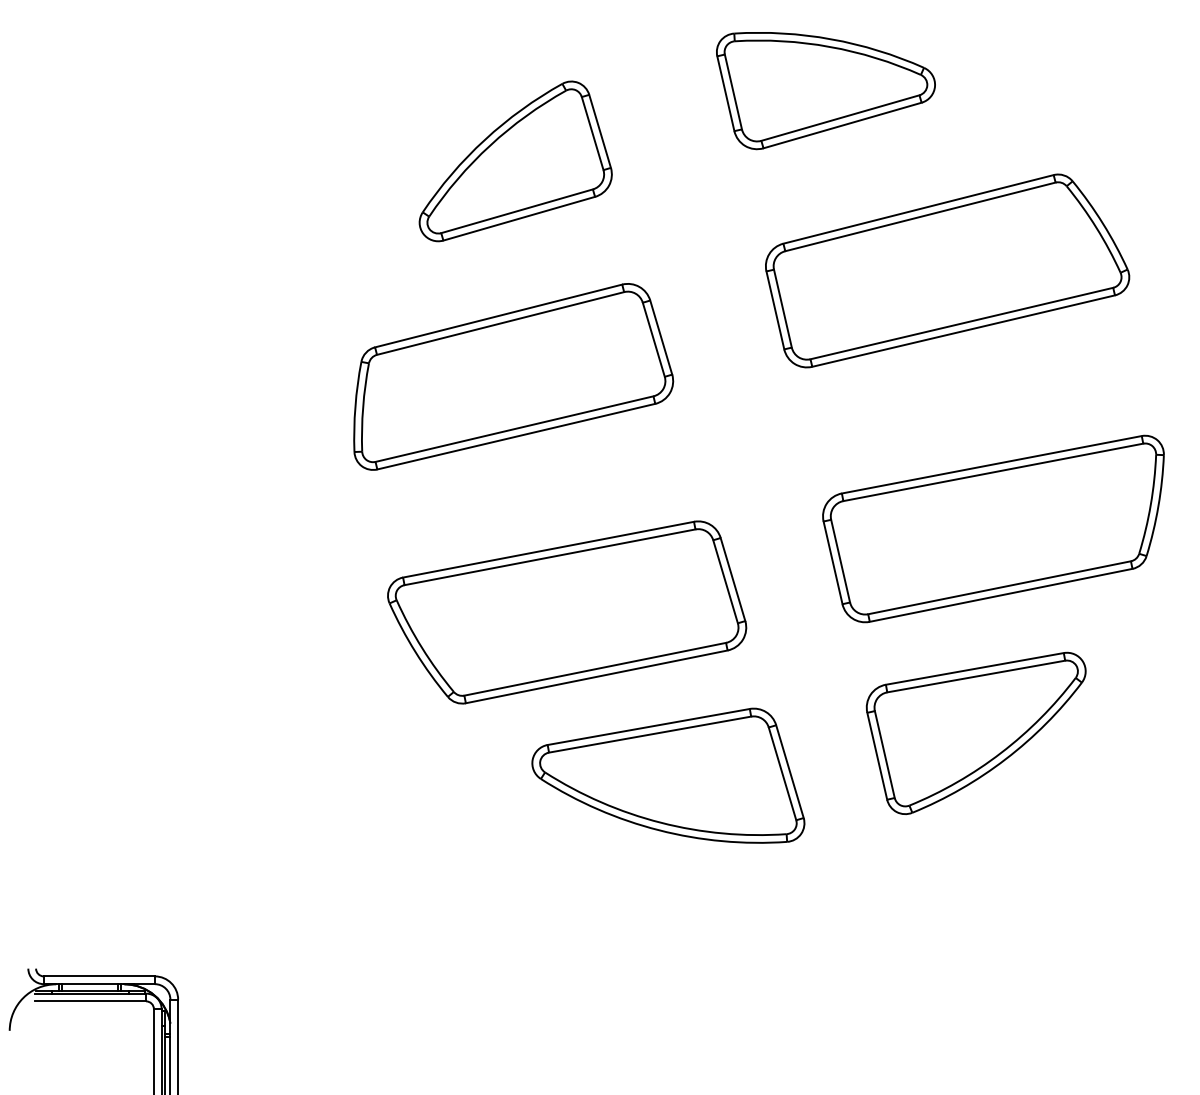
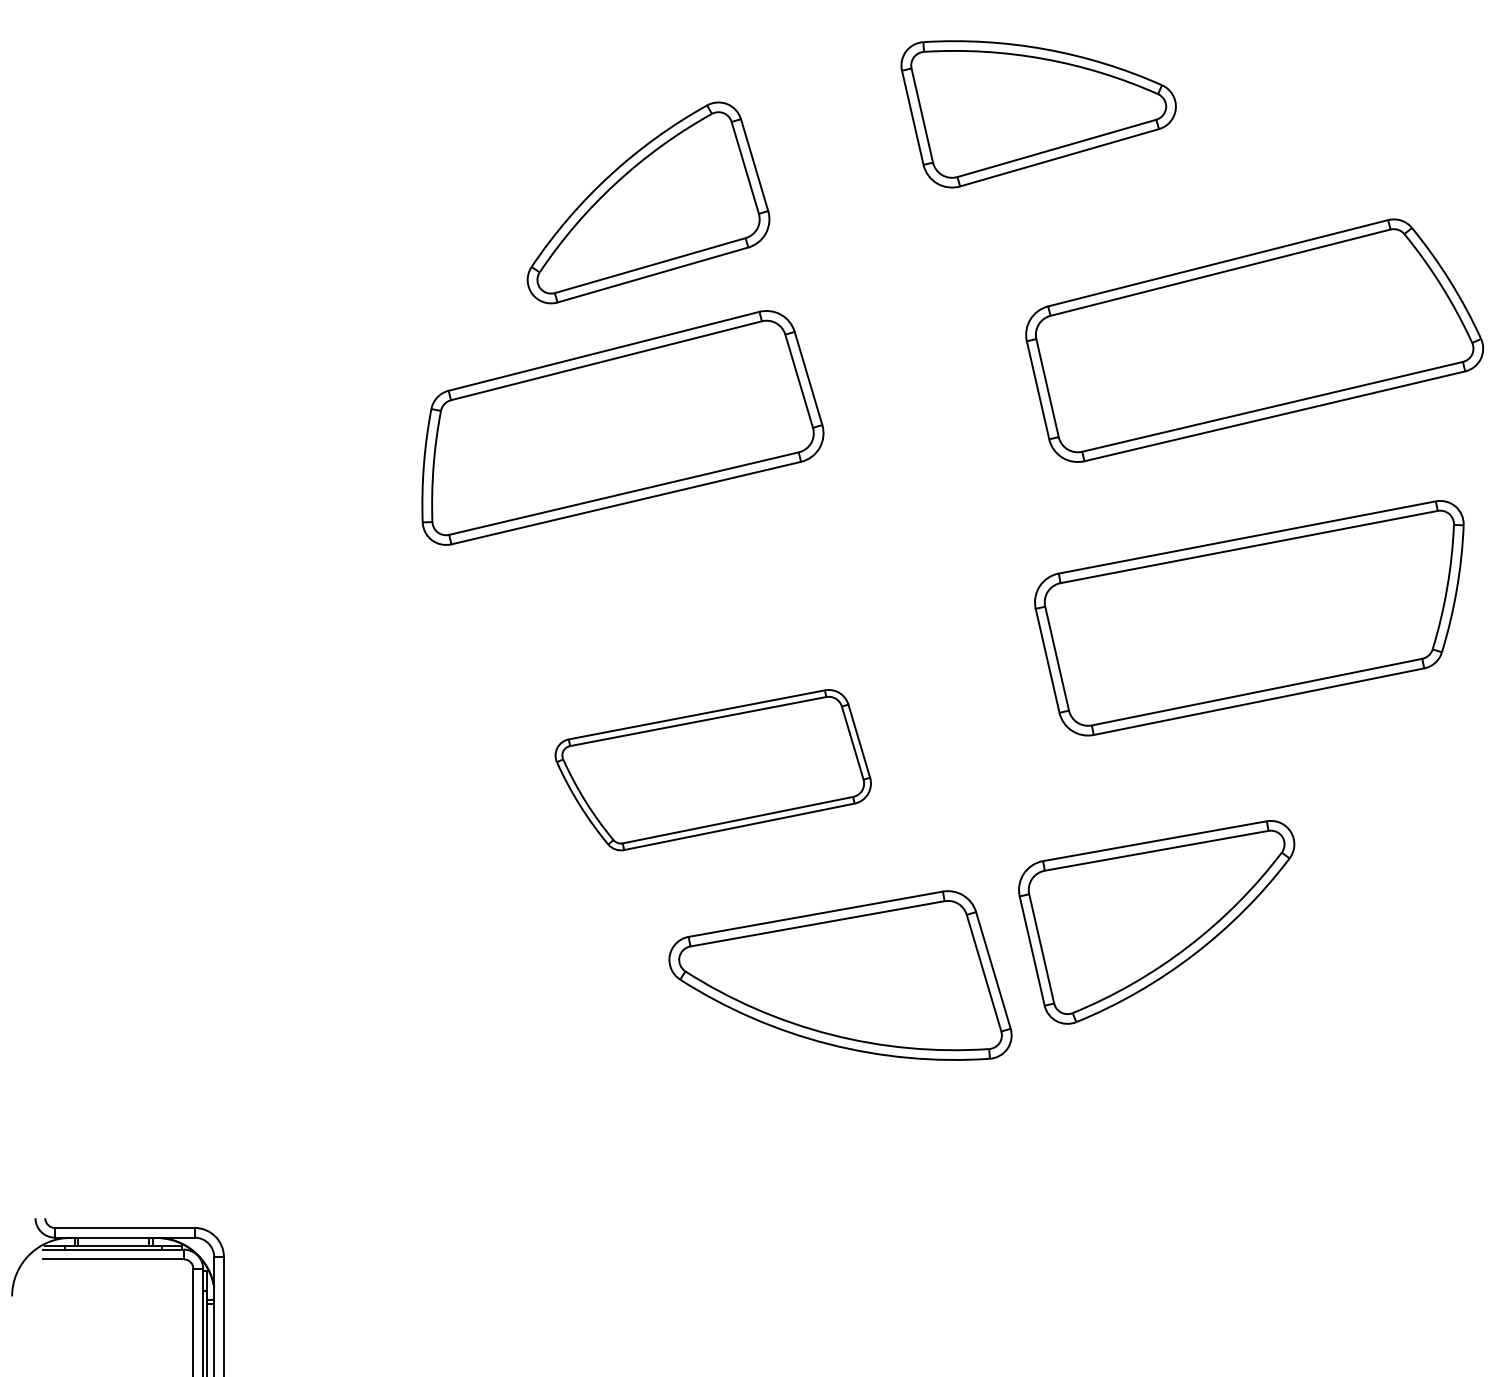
part: (947, 270) -> (1254, 340), moved
part: (513, 376) -> (622, 427), moved
part: (993, 529) -> (1249, 618), moved
part: (567, 611) -> (713, 769), size x0.7
part: (976, 733) -> (1156, 922), moved

